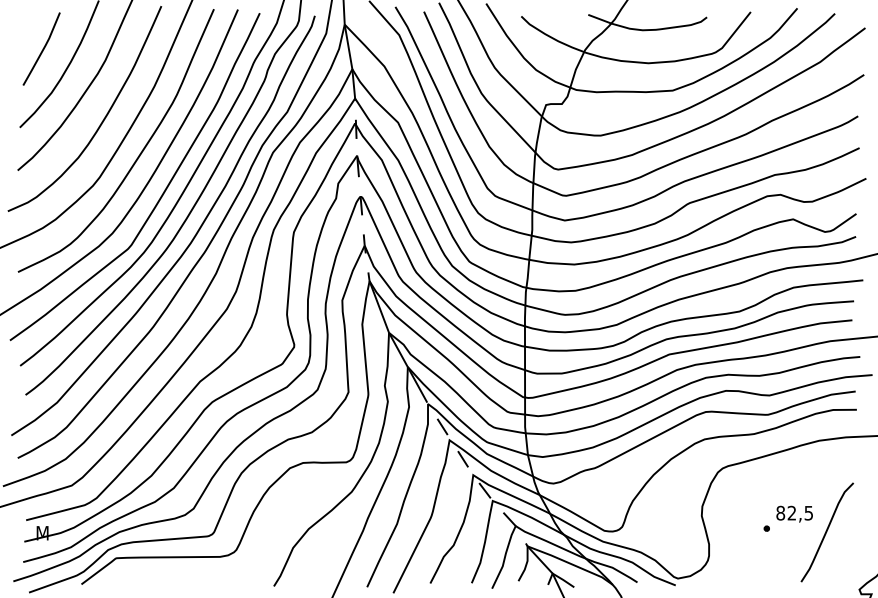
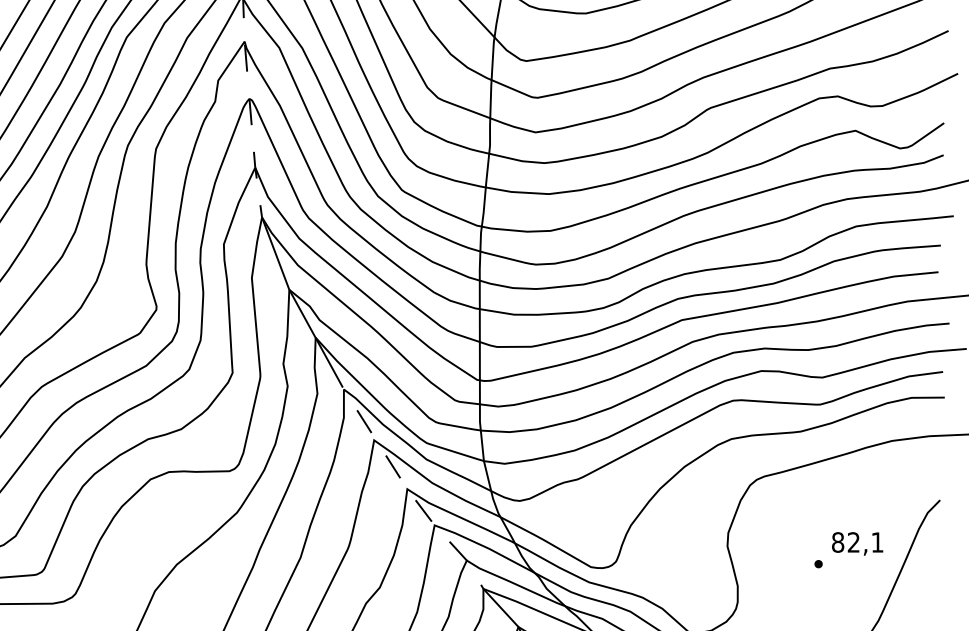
text: (808, 513) -> (876, 542), 82,5 -> 82,1

